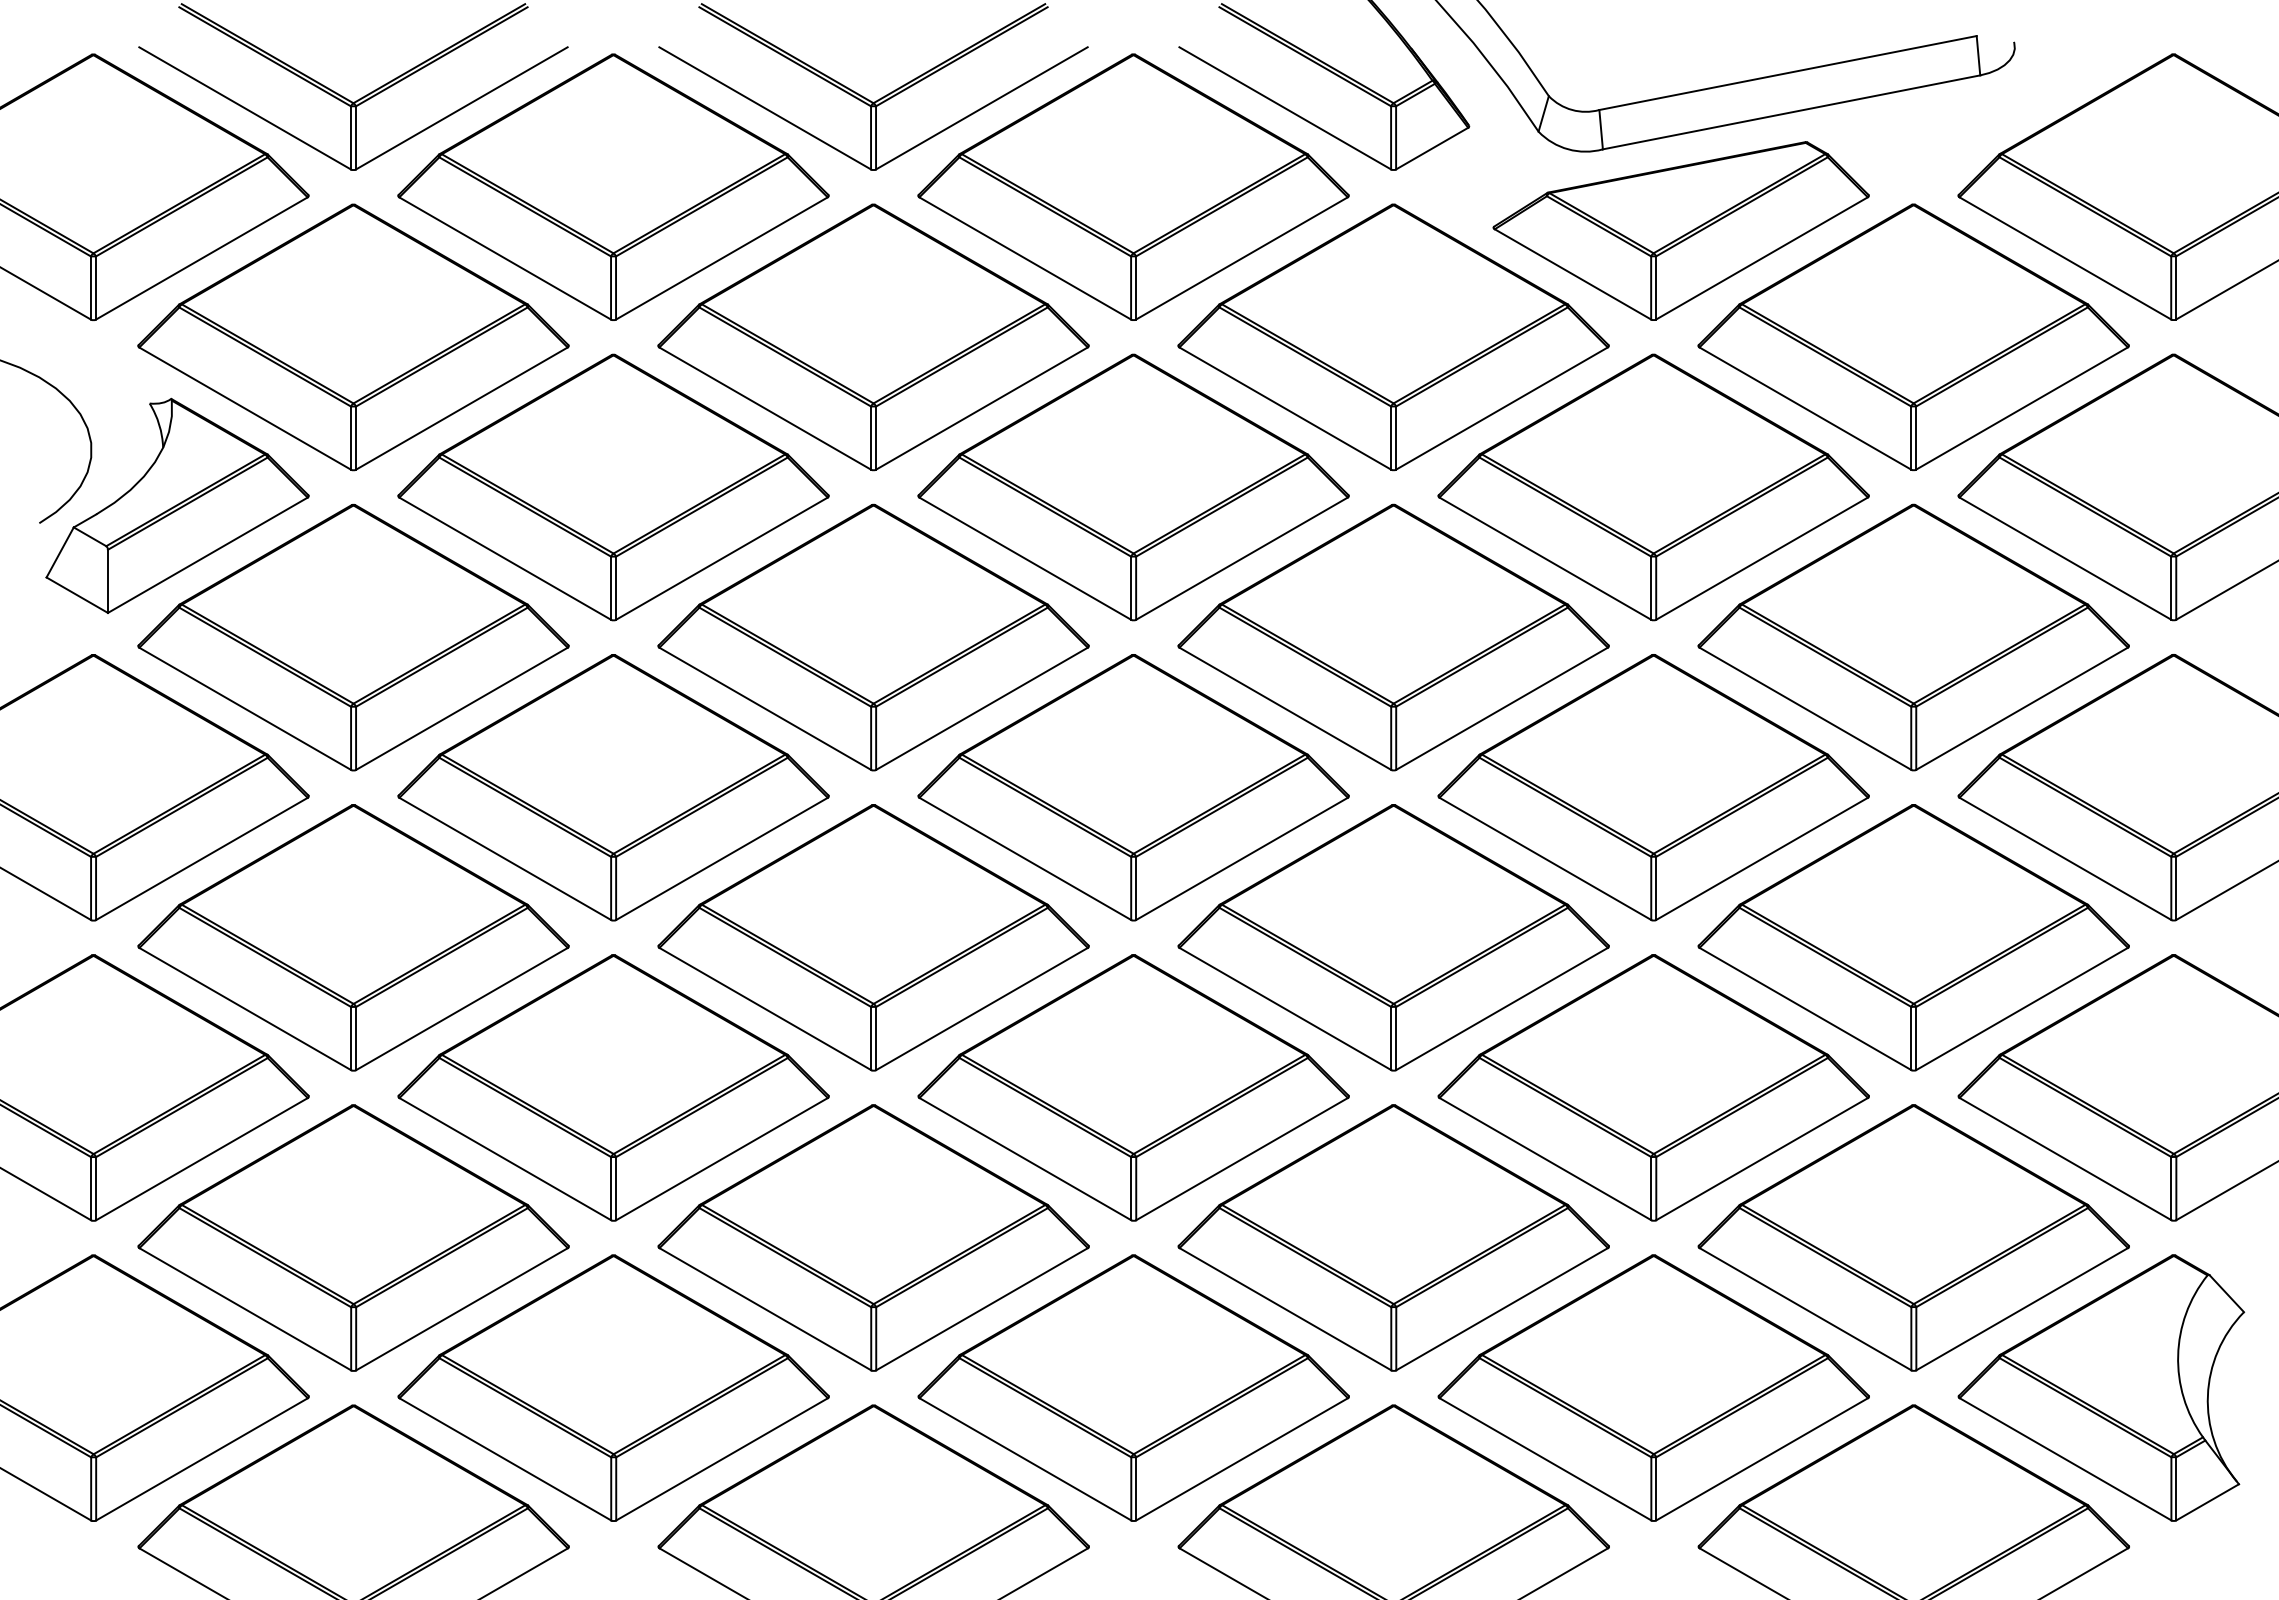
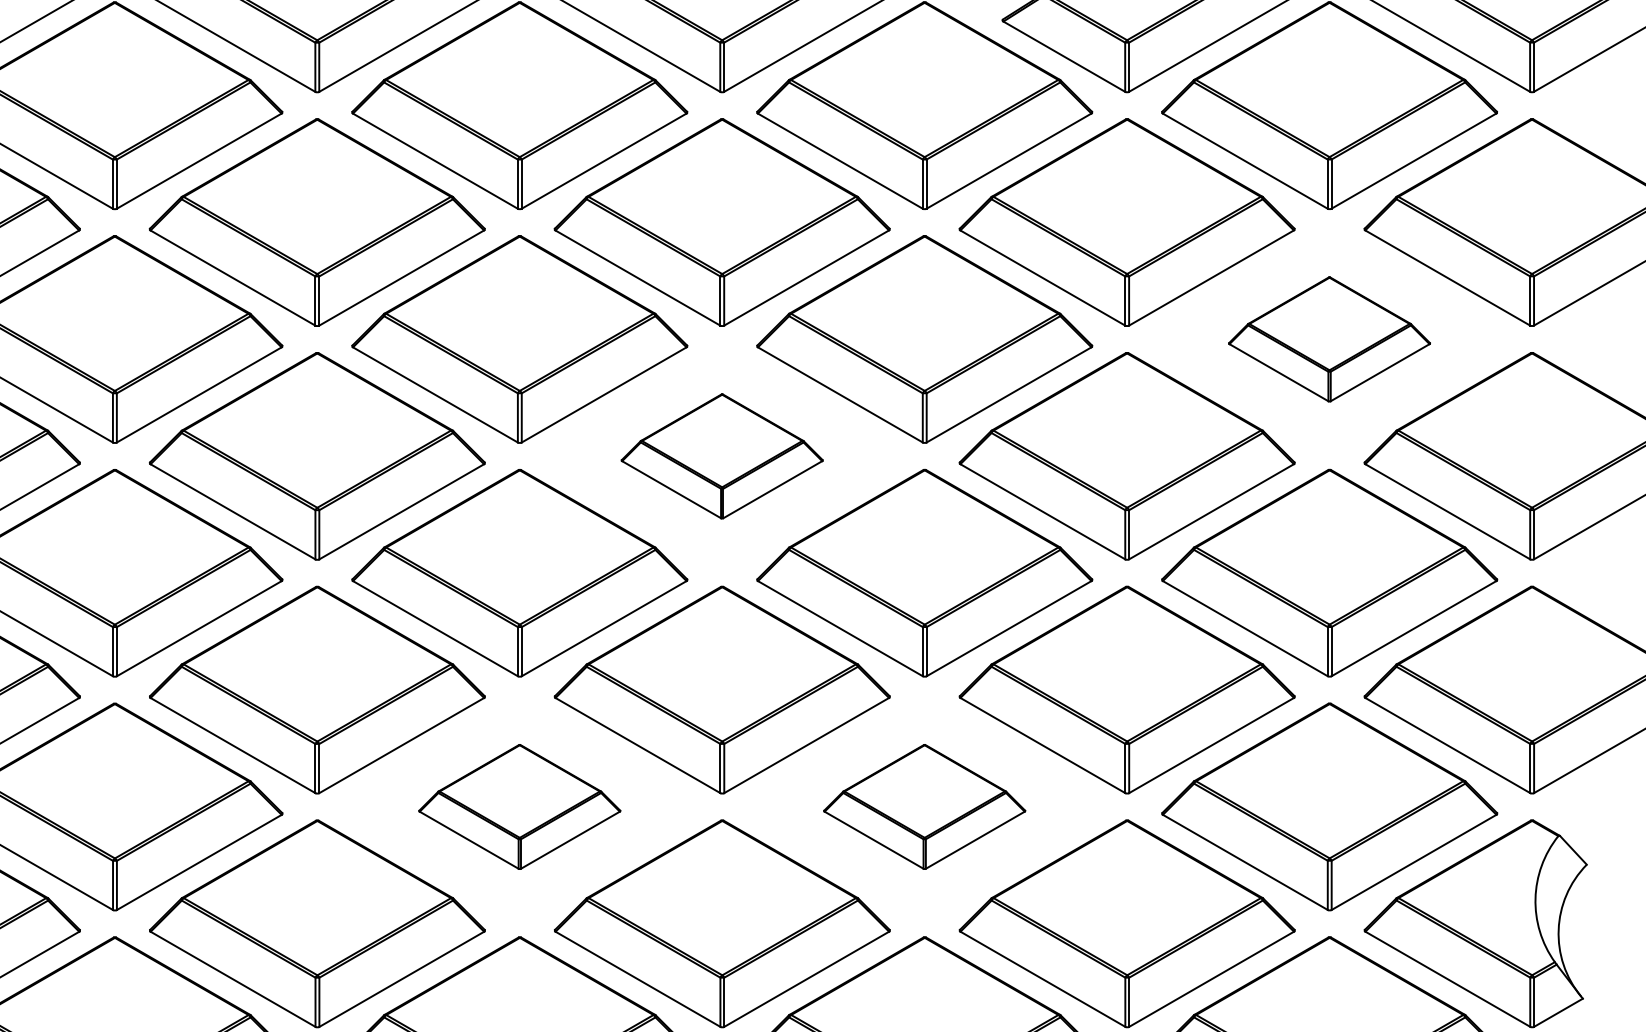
part: (1913, 637) -> (1329, 339), size x0.6
part: (1133, 787) -> (722, 456), size x0.6
part: (873, 1237) -> (519, 806), size x0.6
part: (1393, 1237) -> (924, 806), size x0.6

